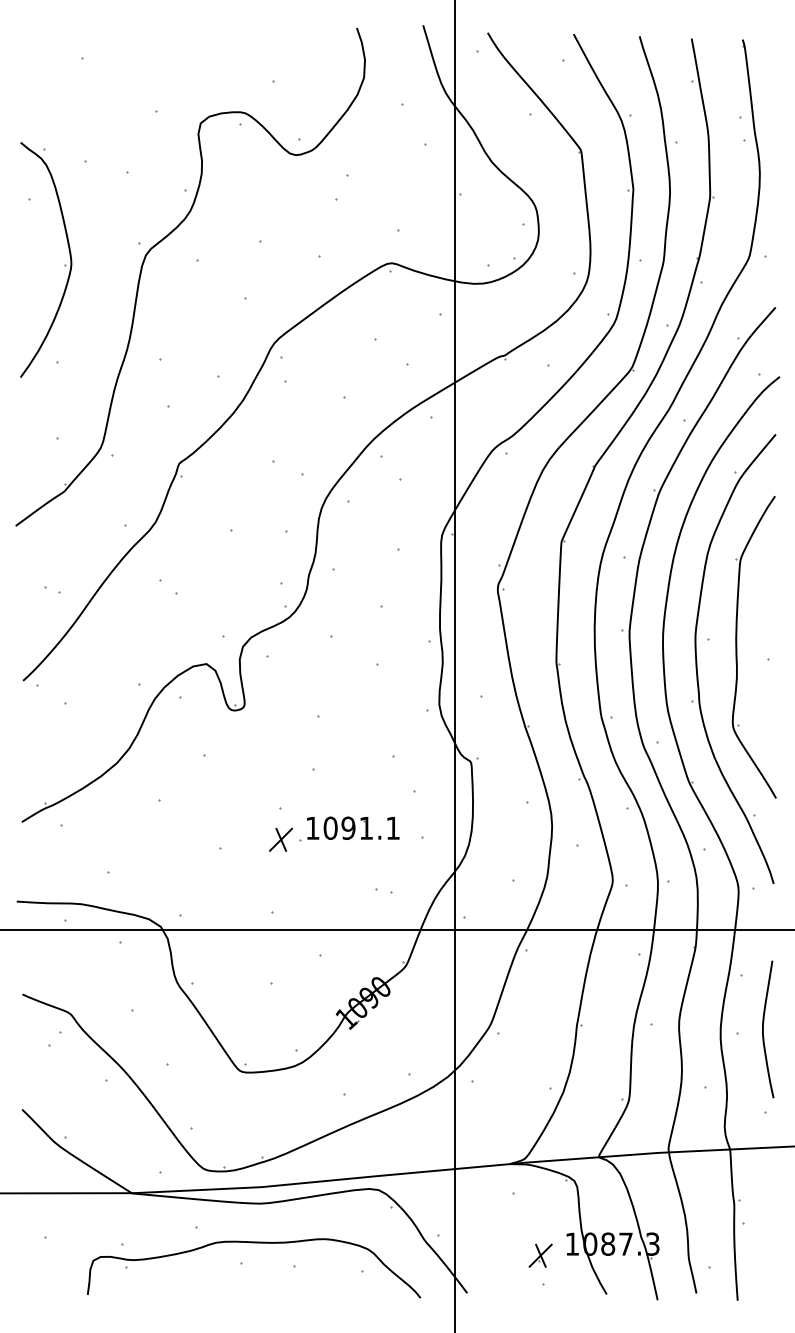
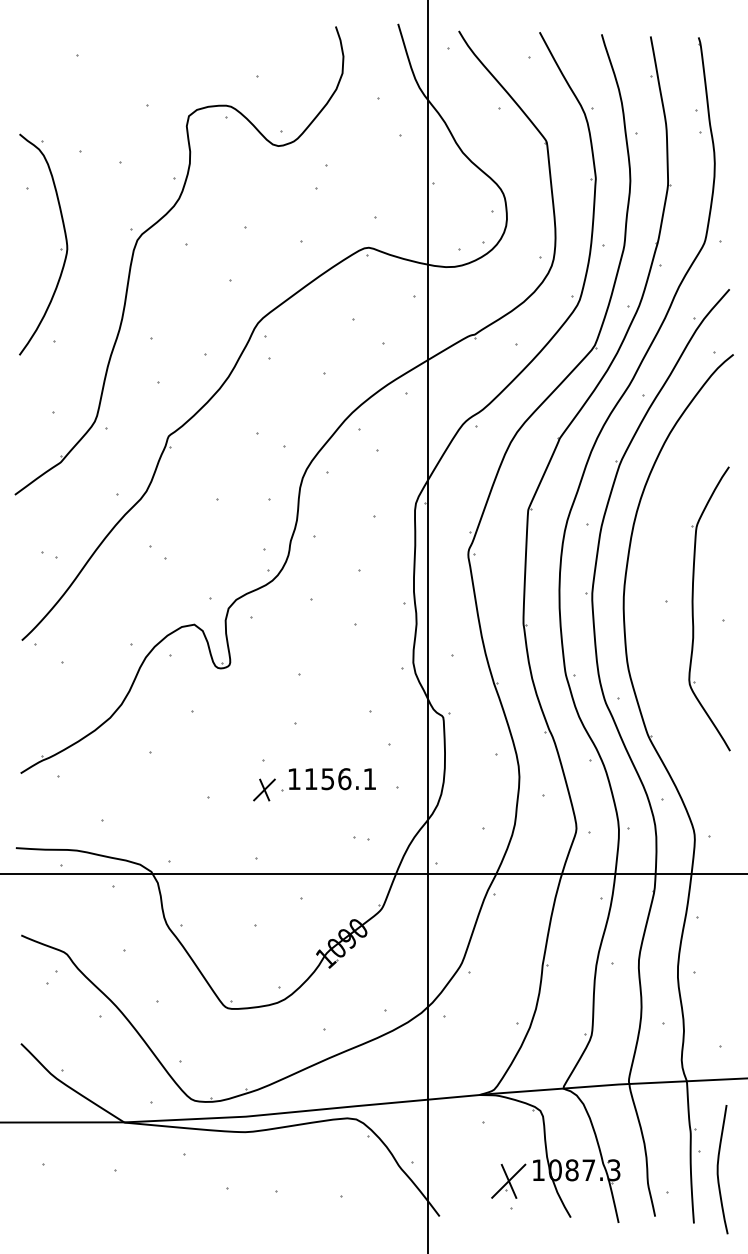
part: (697, 659) -> (656, 620), removed
text: (348, 827) -> (327, 778), 1091.1 -> 1156.1
curve: (763, 1029) -> (718, 1169), moved
part: (254, 1243) -> (239, 1169), removed
part: (540, 1255) -> (508, 1180), size x1.6

